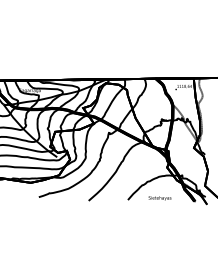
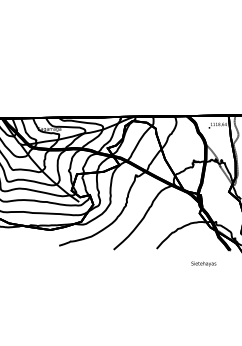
text: (159, 197) -> (203, 263), moved

